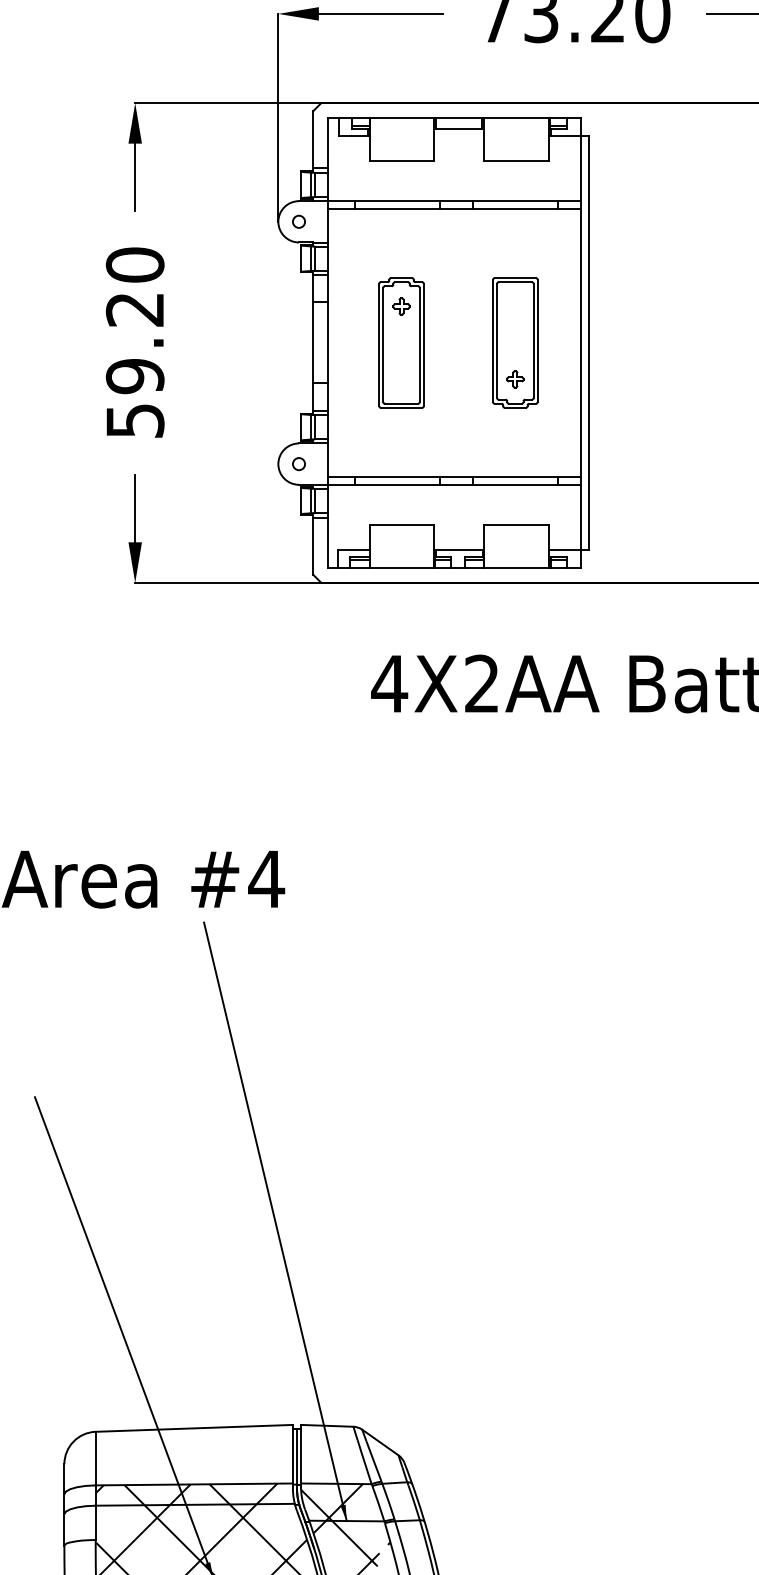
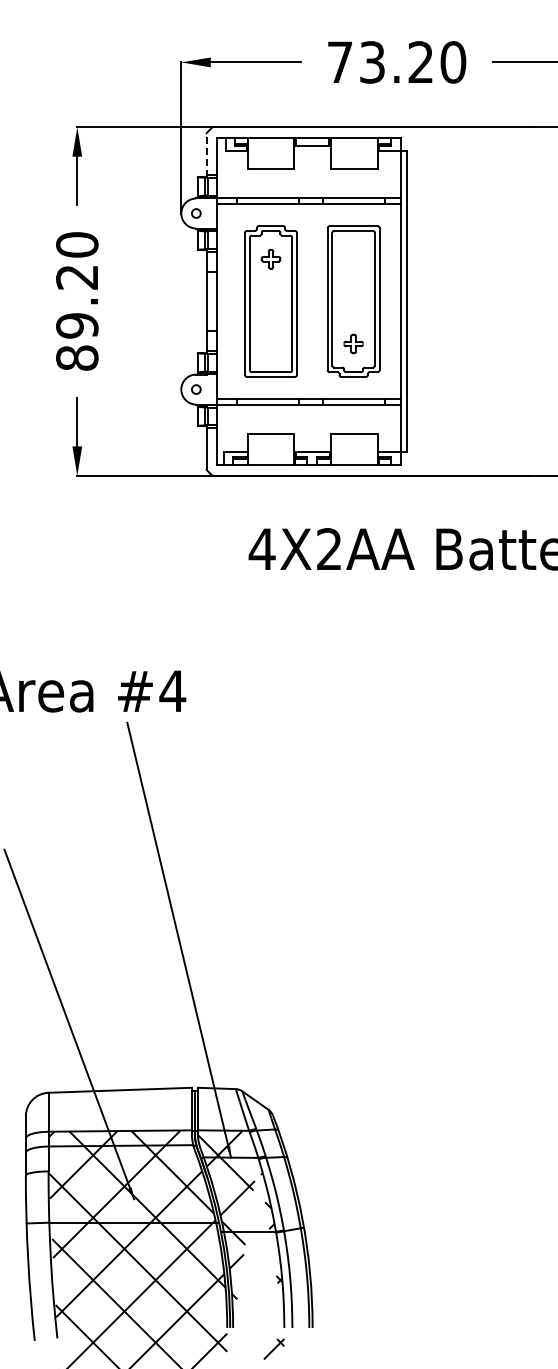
line: (312, 140) -> (206, 154), solid -> dashed
part: (401, 342) -> (270, 301), size x1.6
part: (515, 342) -> (353, 301), size x1.6
text: (135, 419) -> (77, 357), 59.20 -> 89.20

